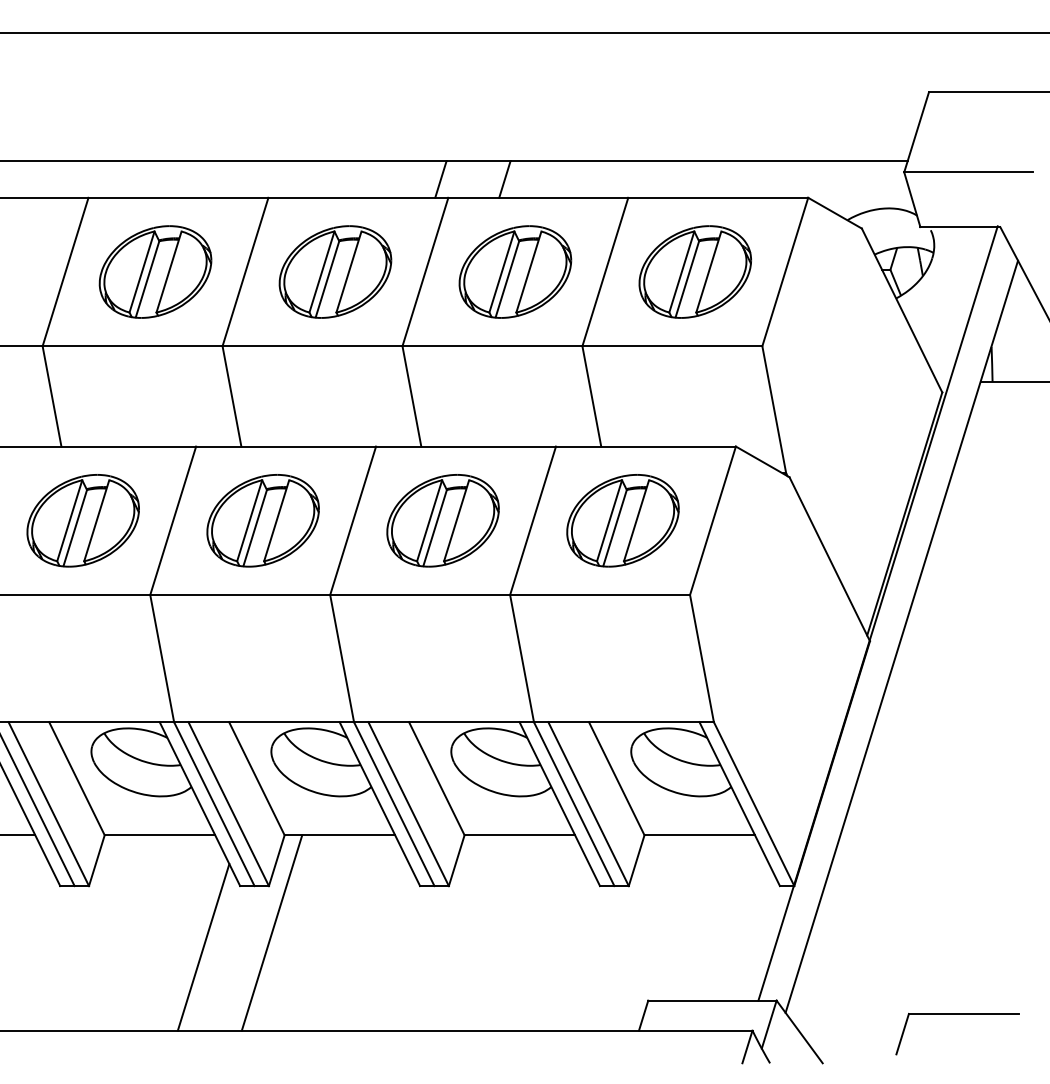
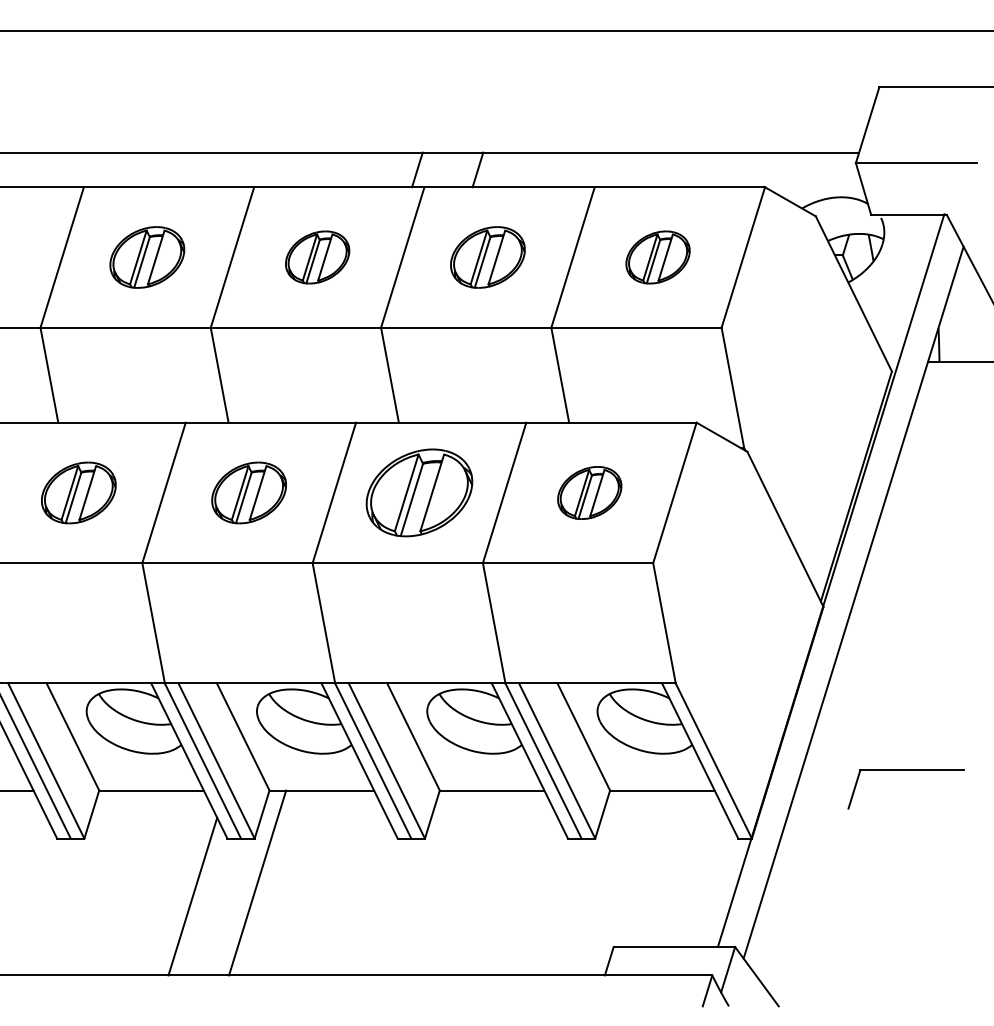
part: (155, 271) -> (147, 256), size x0.7
part: (335, 271) -> (317, 256), size x0.6
part: (515, 271) -> (488, 256), size x0.7
part: (694, 271) -> (657, 256), size x0.6
part: (82, 520) -> (78, 492), size x0.7
part: (262, 520) -> (248, 492), size x0.7
part: (622, 520) -> (589, 492), size x0.6
part: (957, 1014) -> (906, 770), moved

